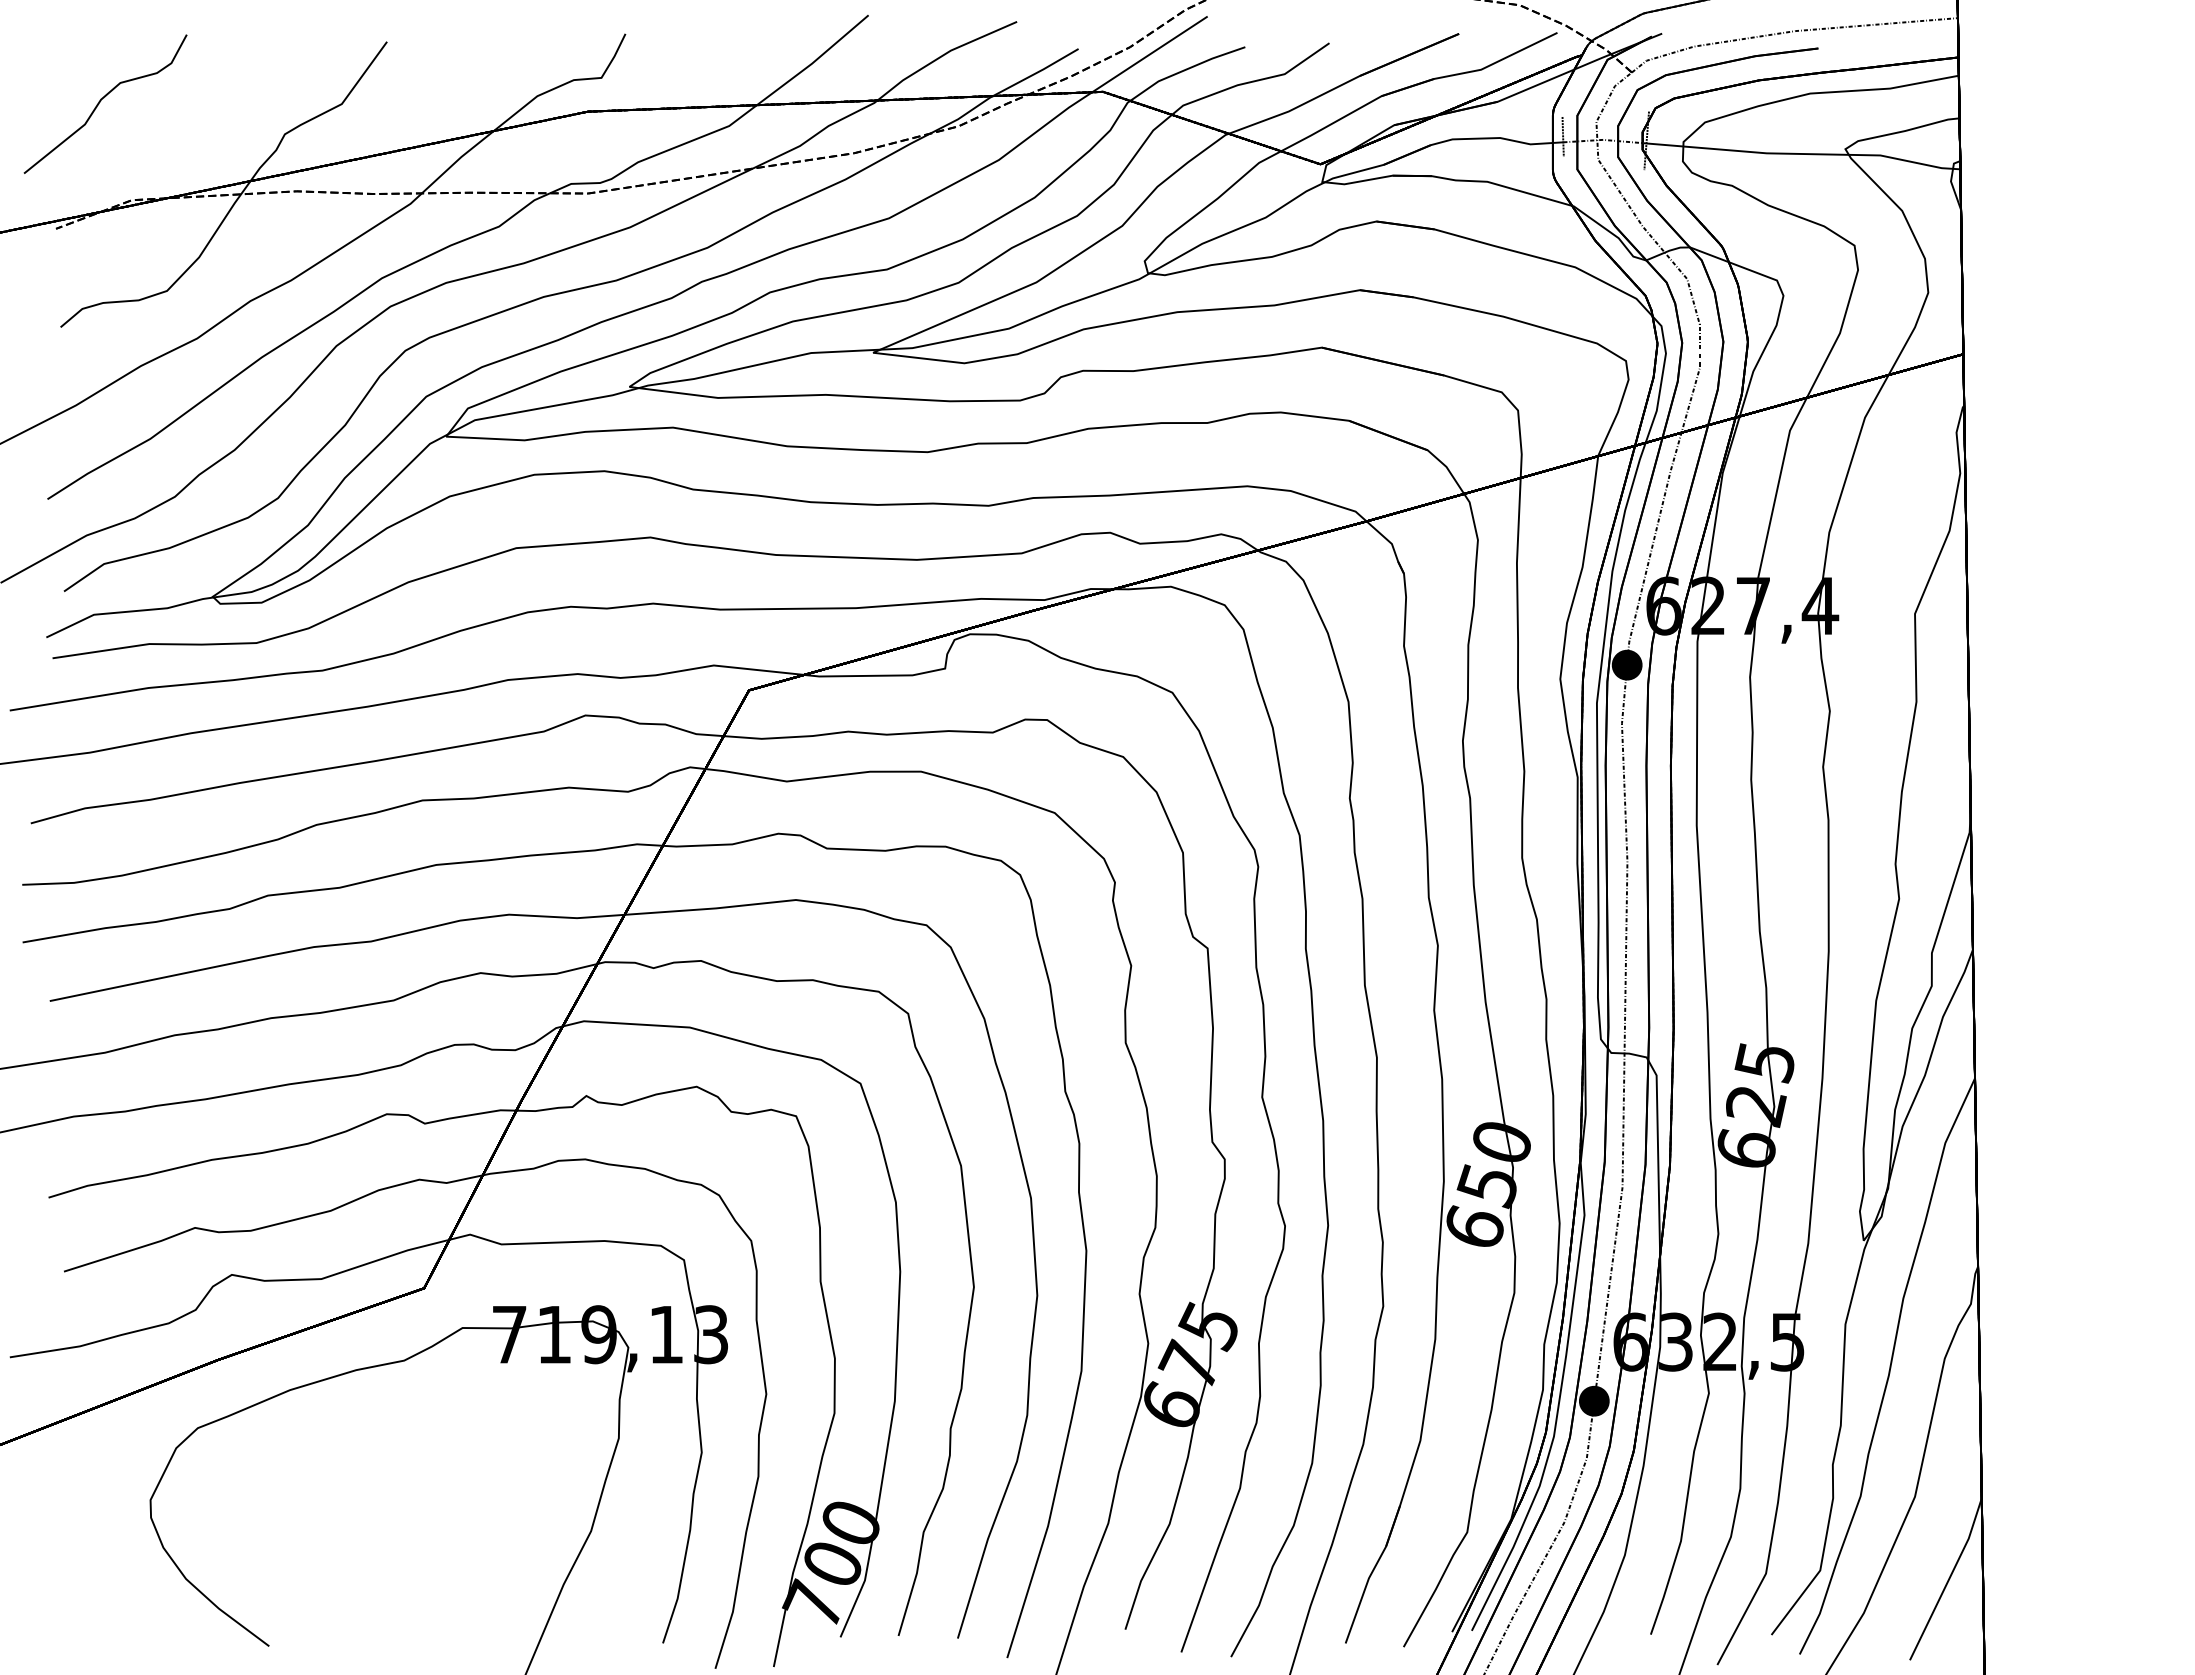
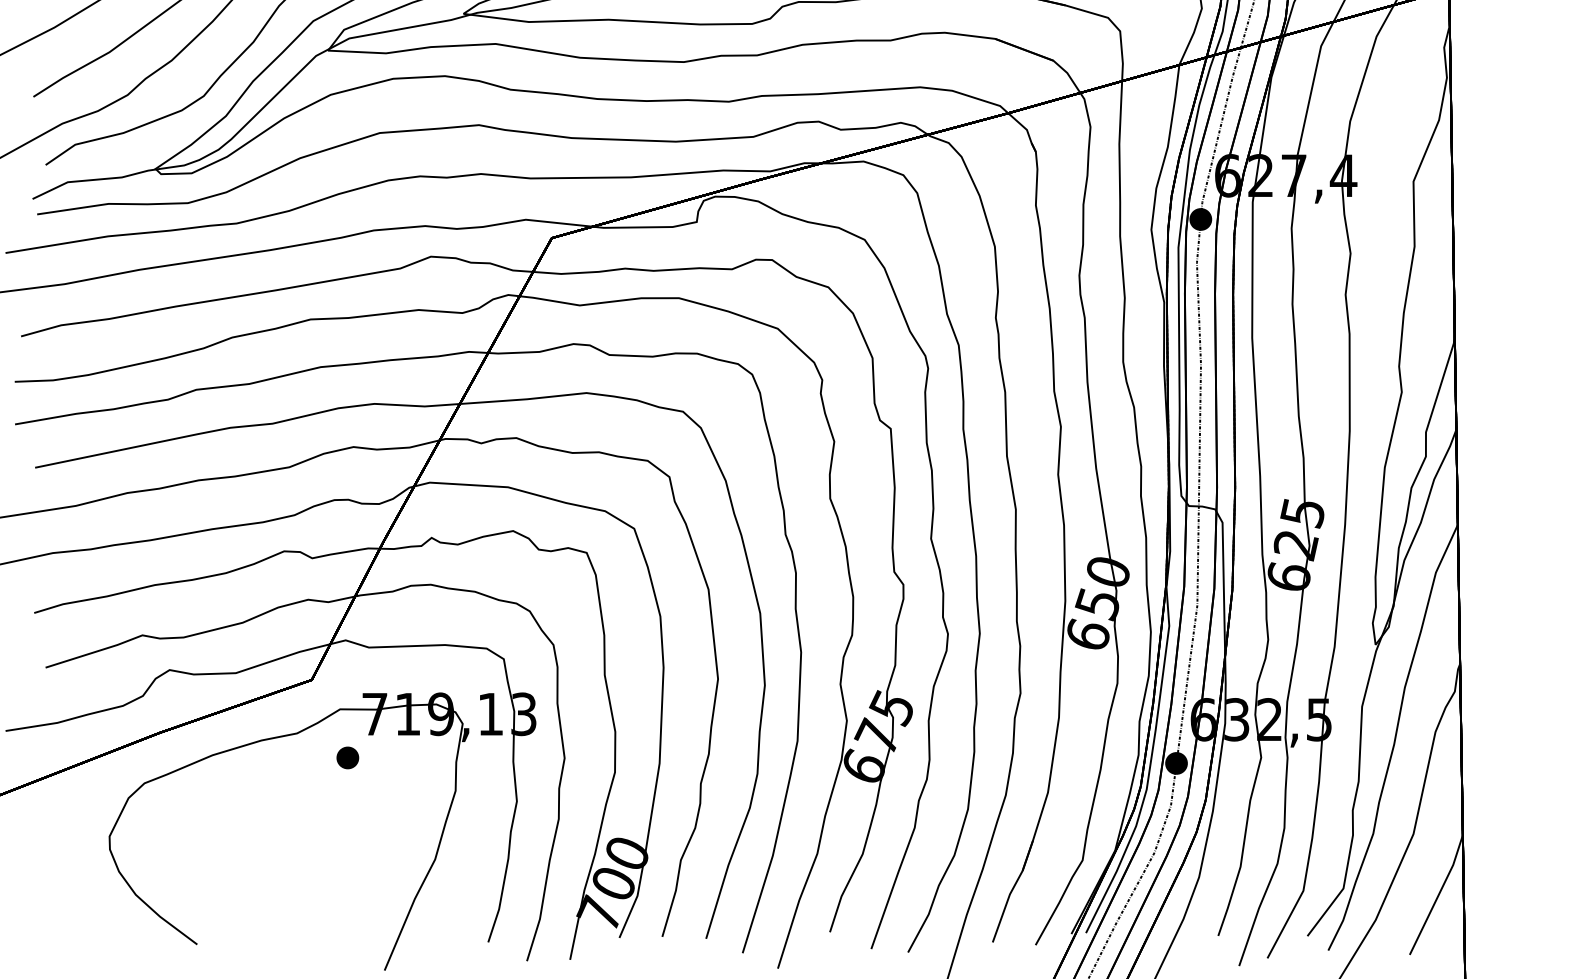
part: (472, 1393) -> (347, 757), added

